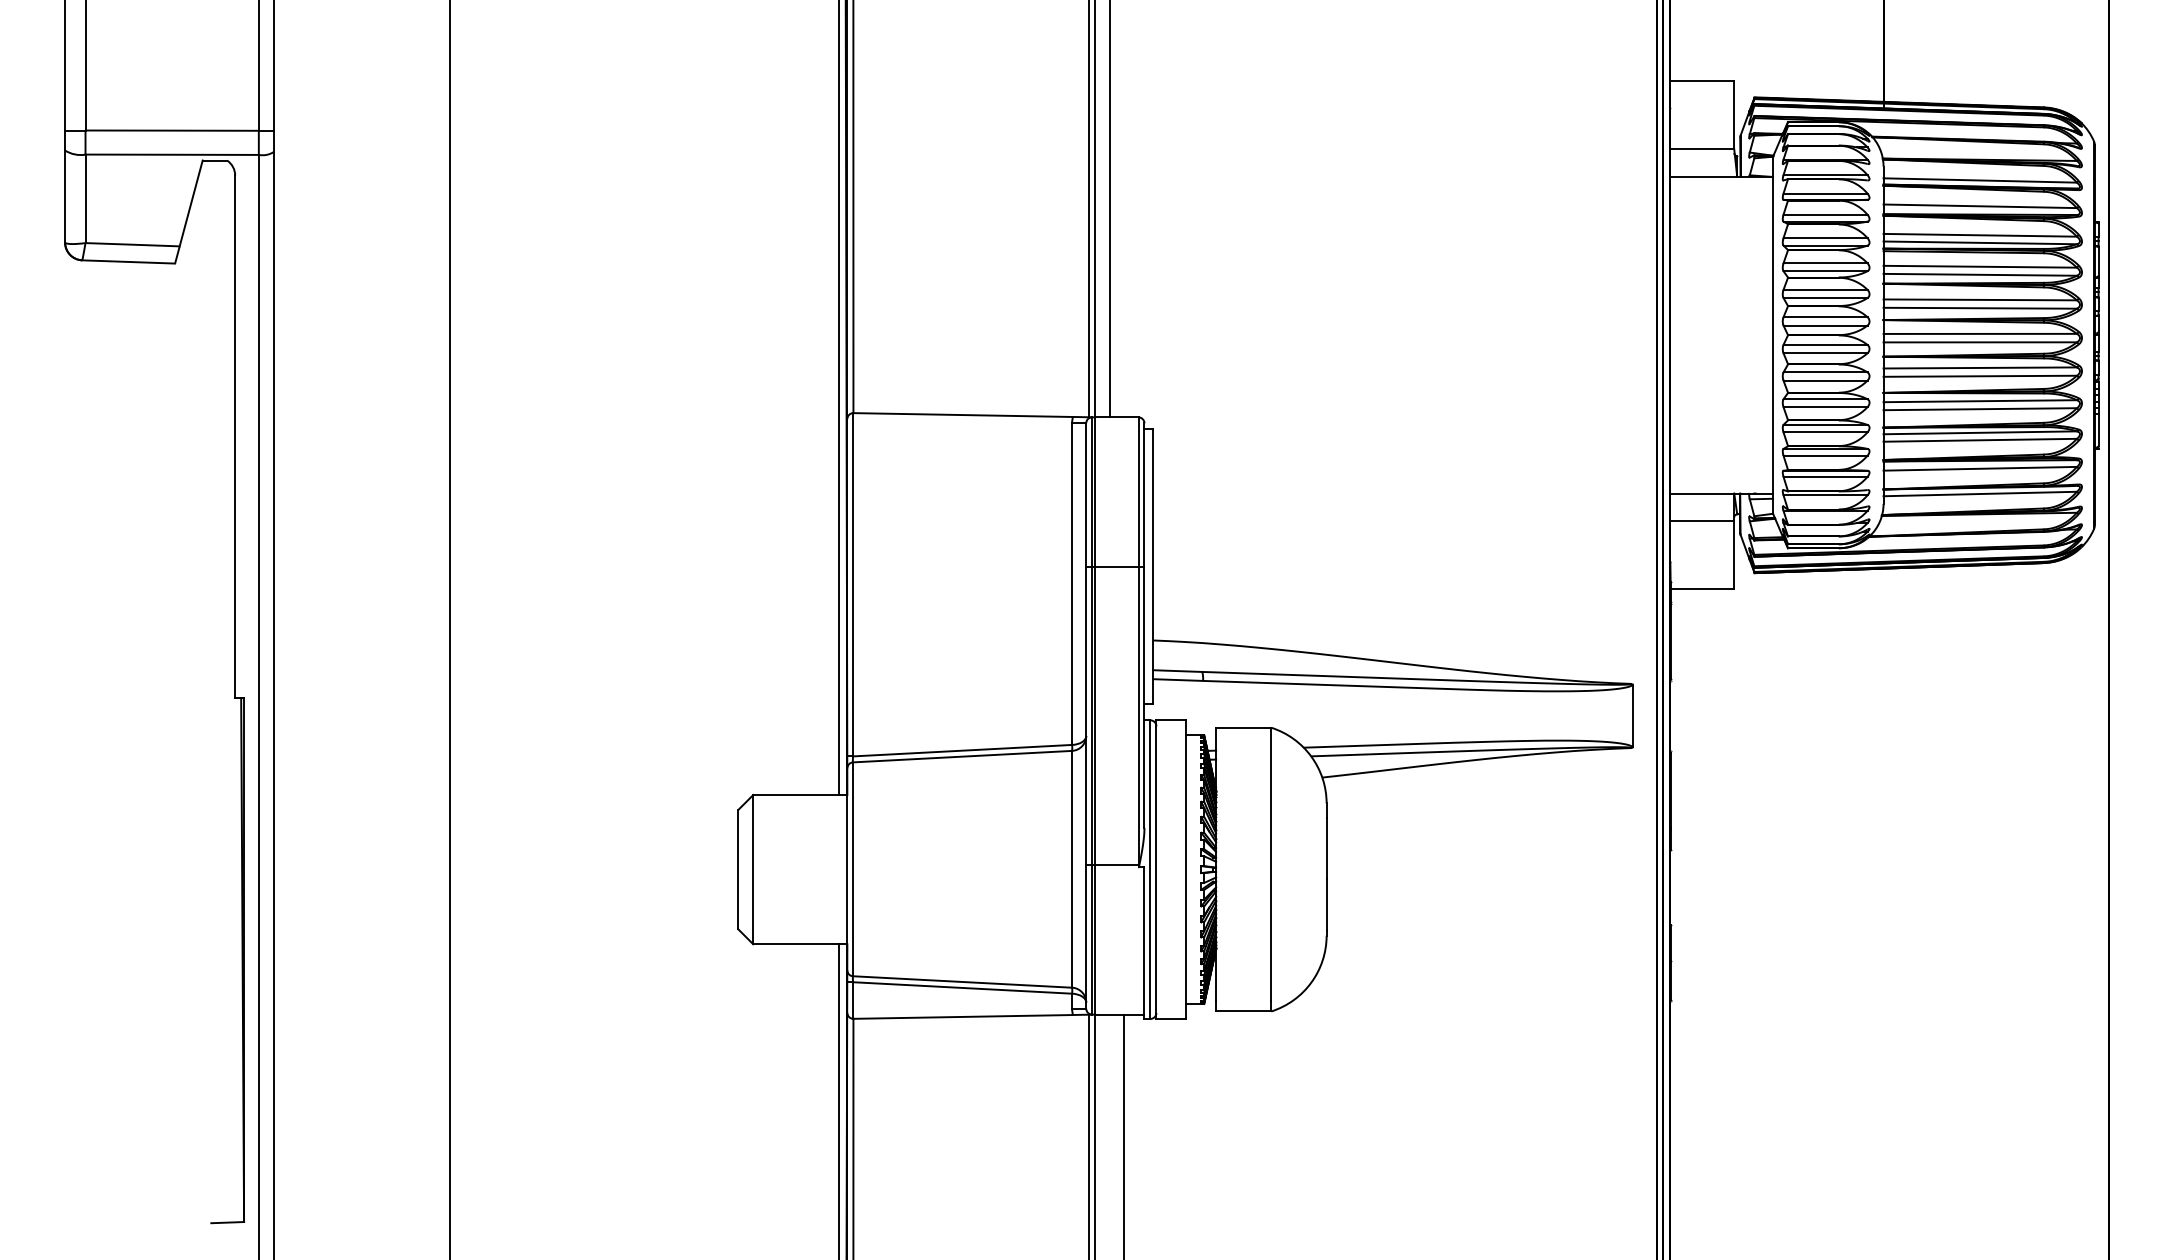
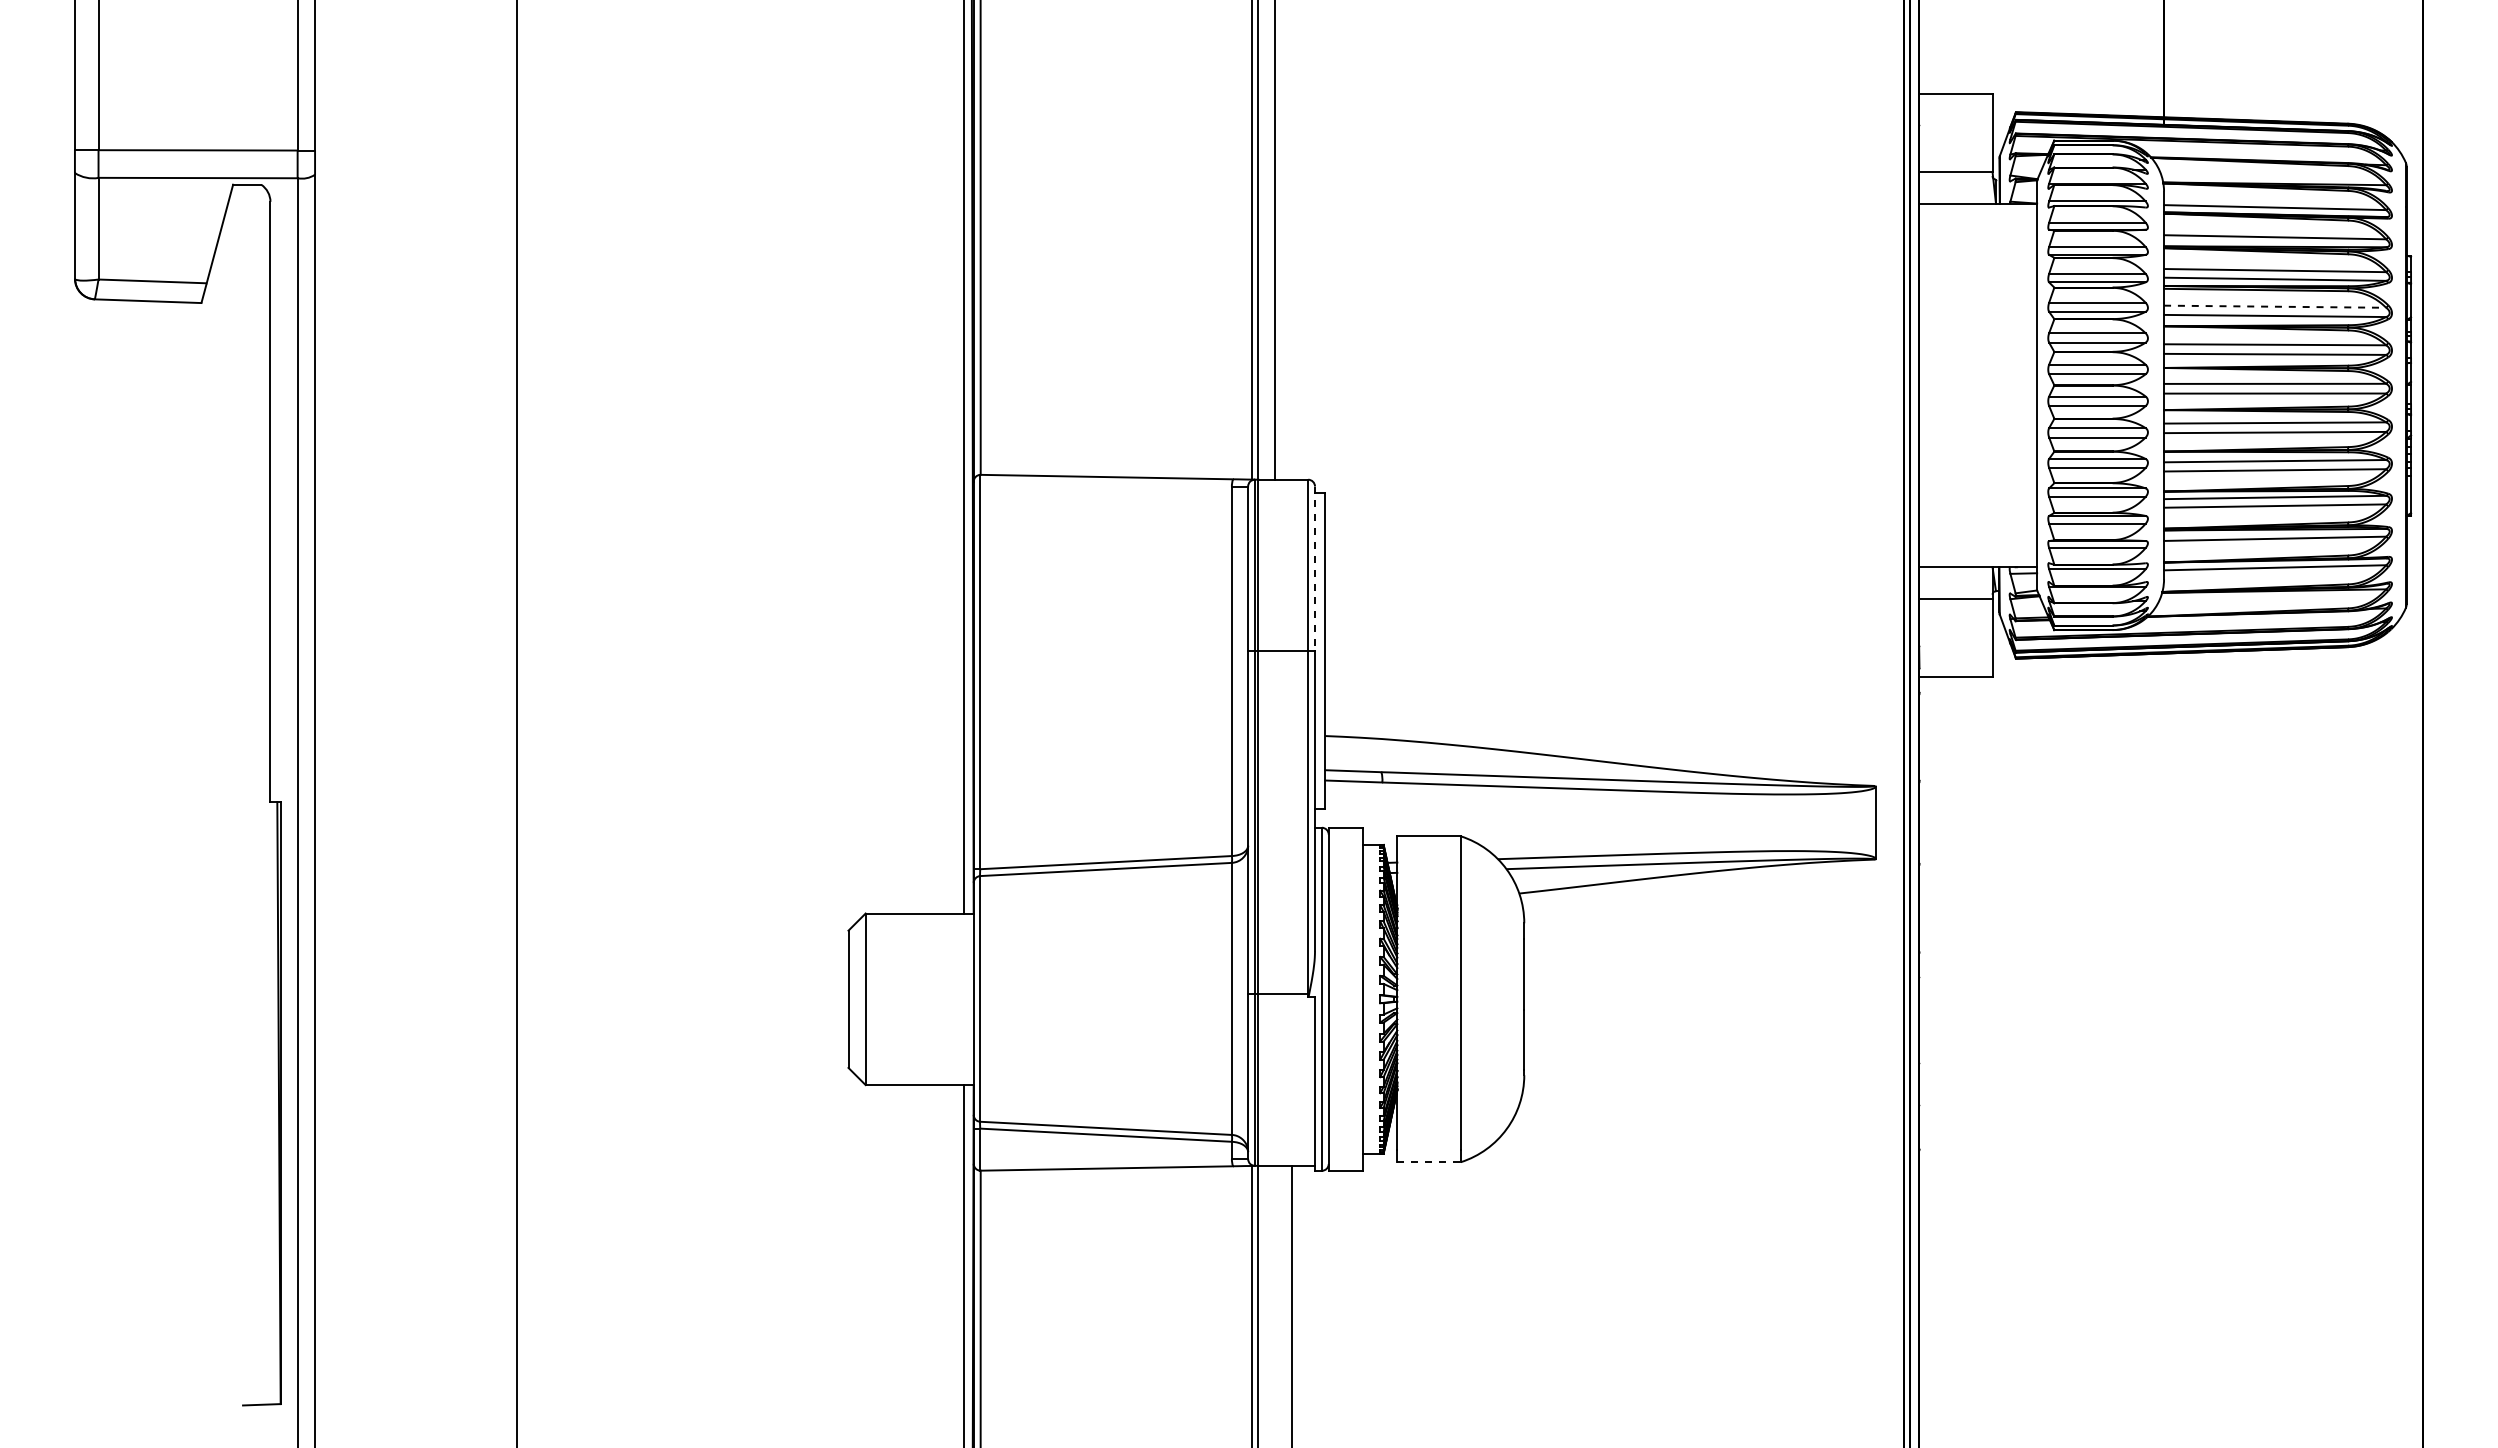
line: (1980, 266) -> (2275, 306), solid -> dashed
line: (1144, 495) -> (1315, 569), solid -> dashed
line: (1244, 1011) -> (1429, 1162), solid -> dashed

